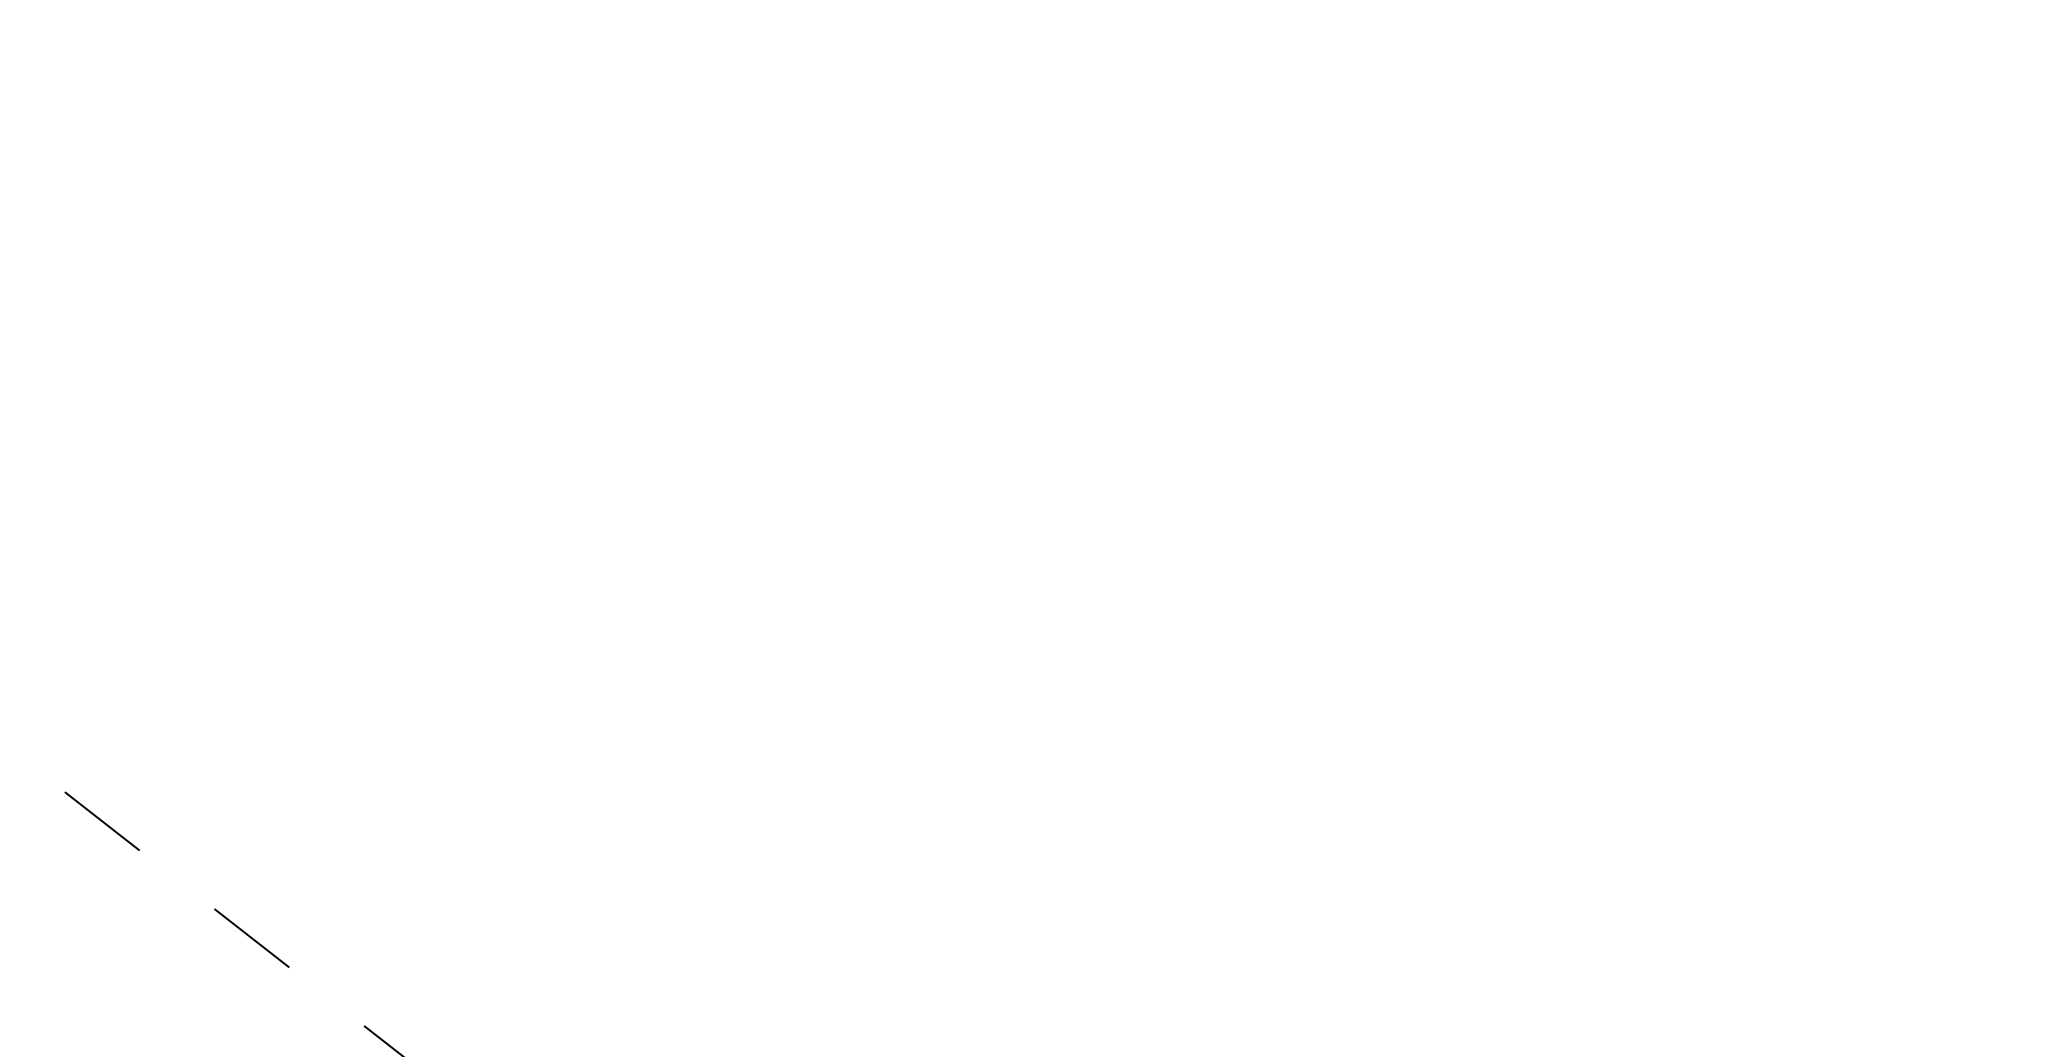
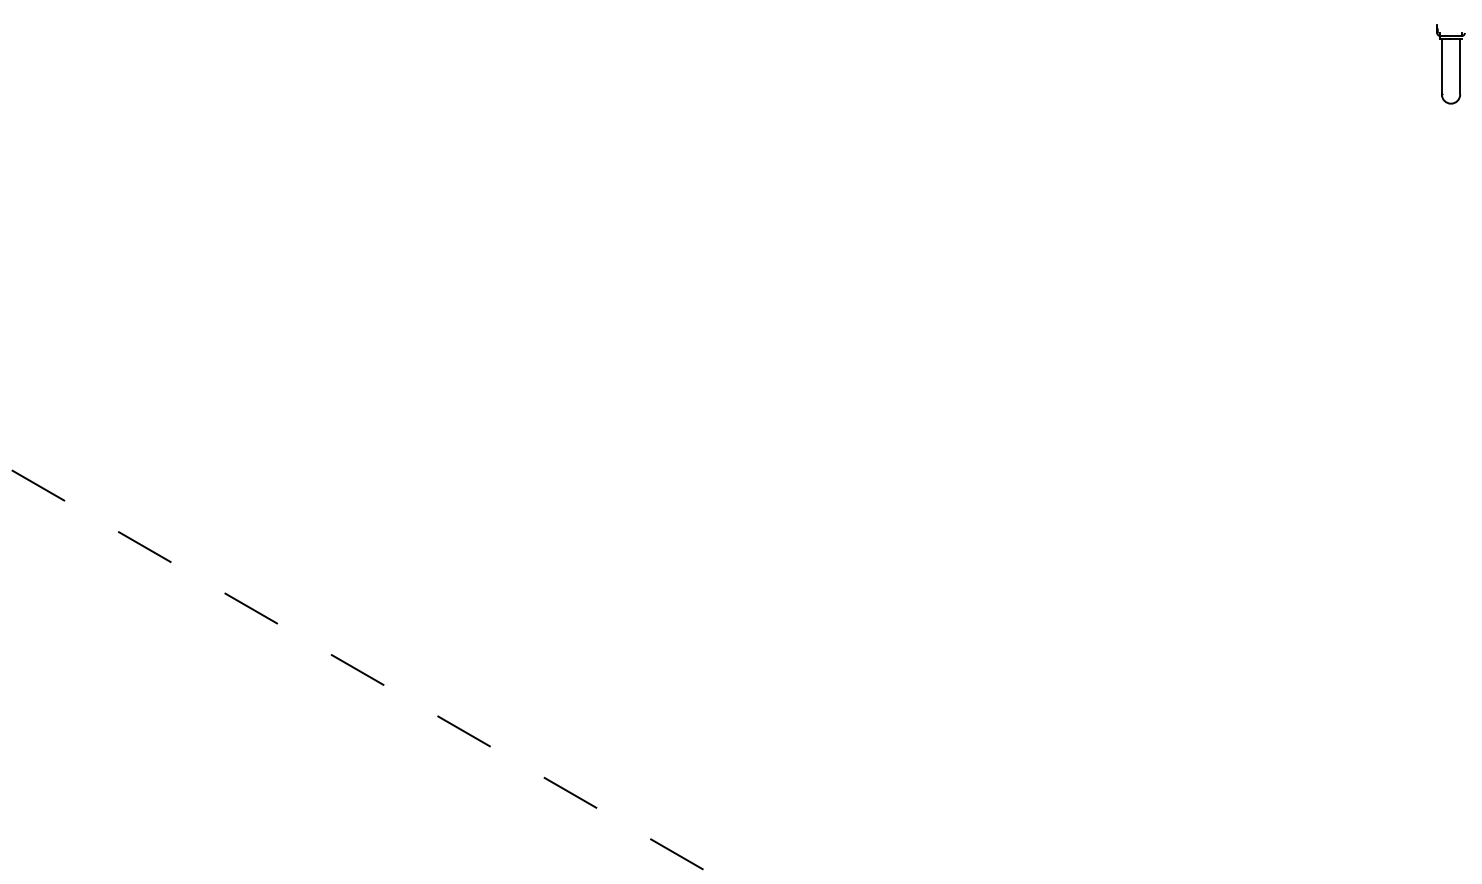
part: (1904, 129) -> (1450, 64), added

